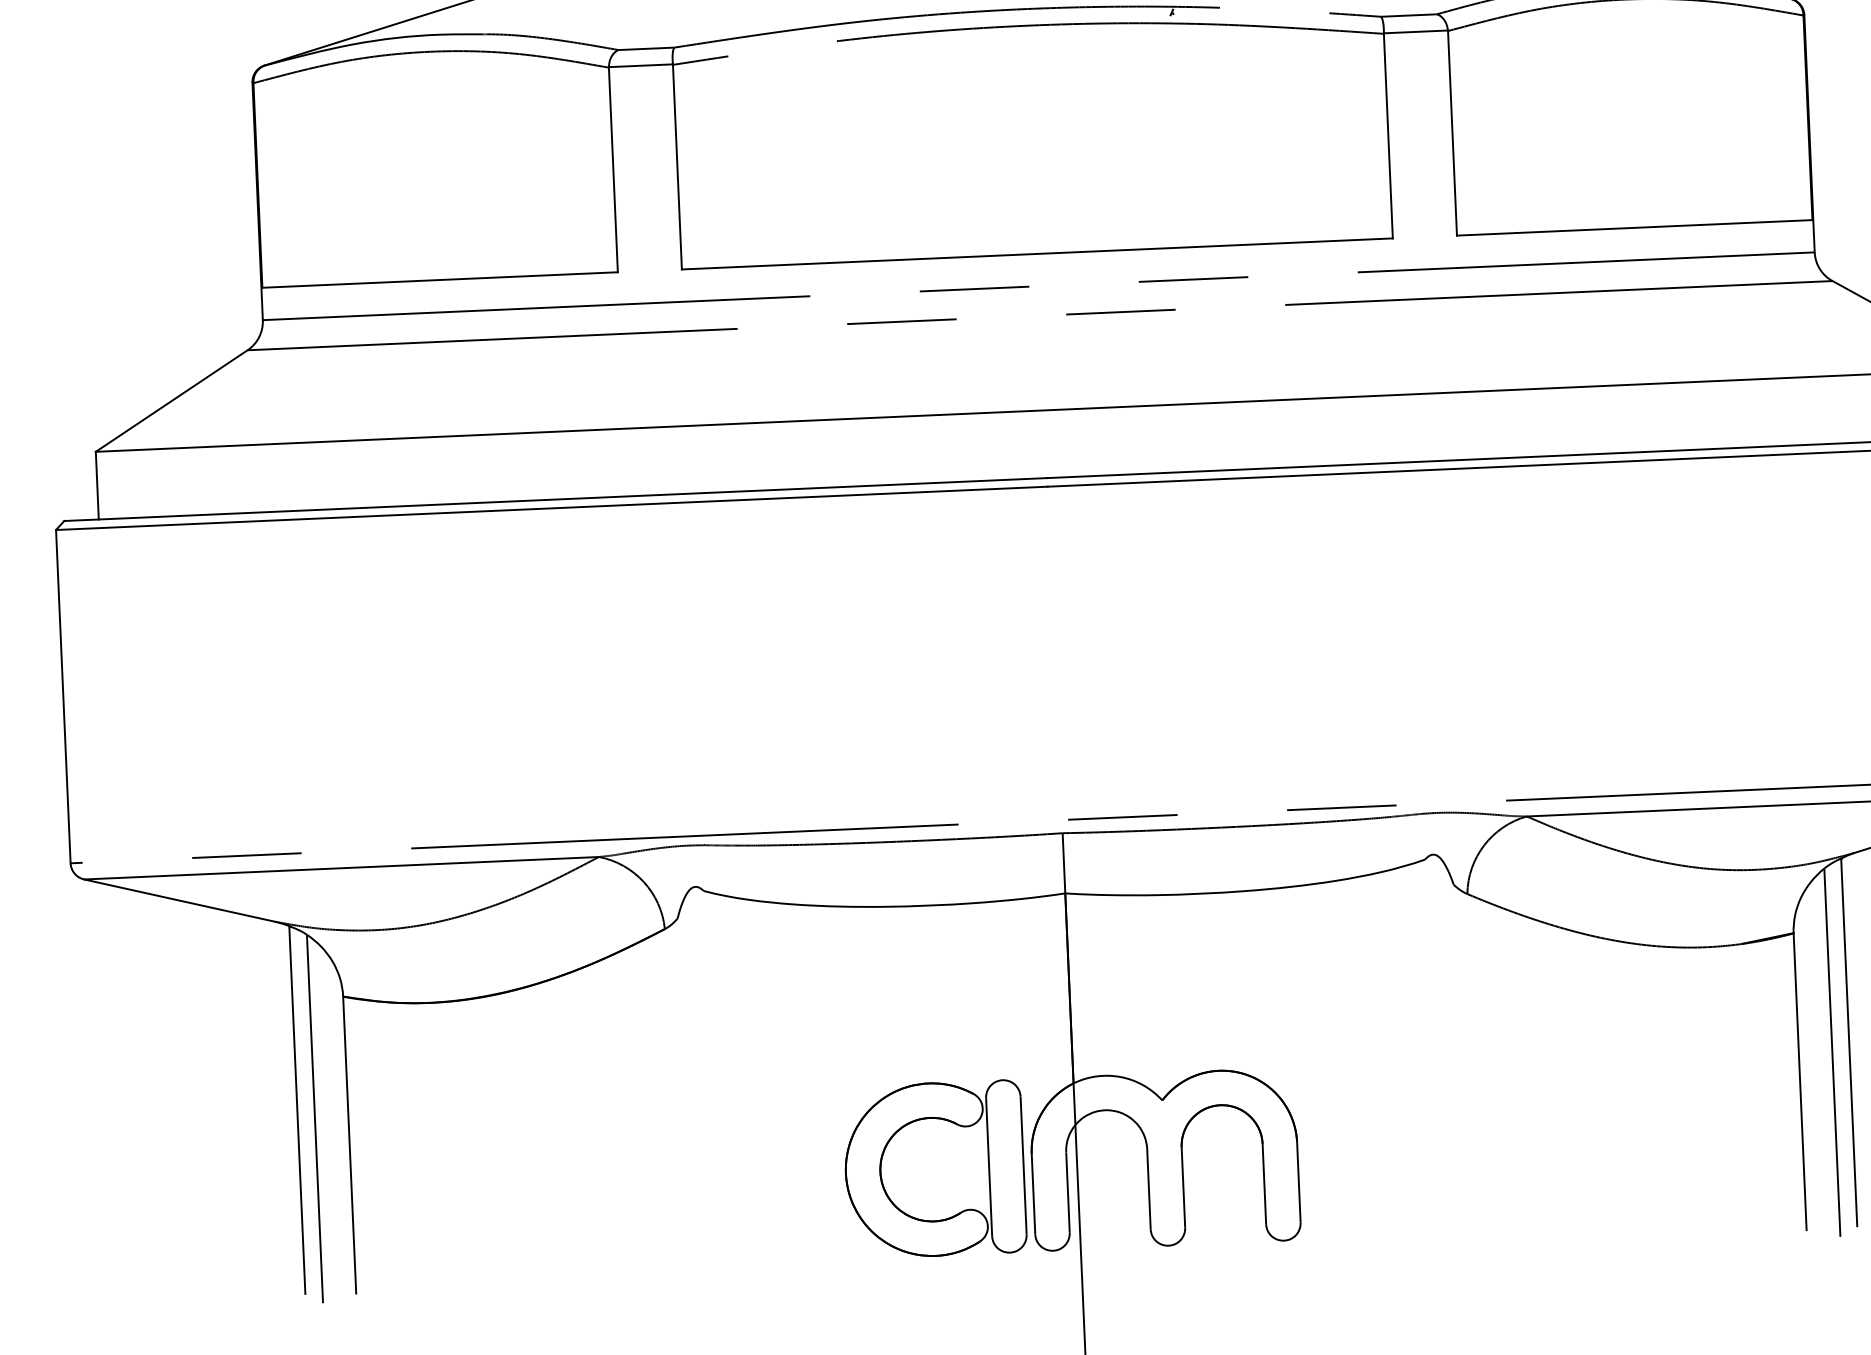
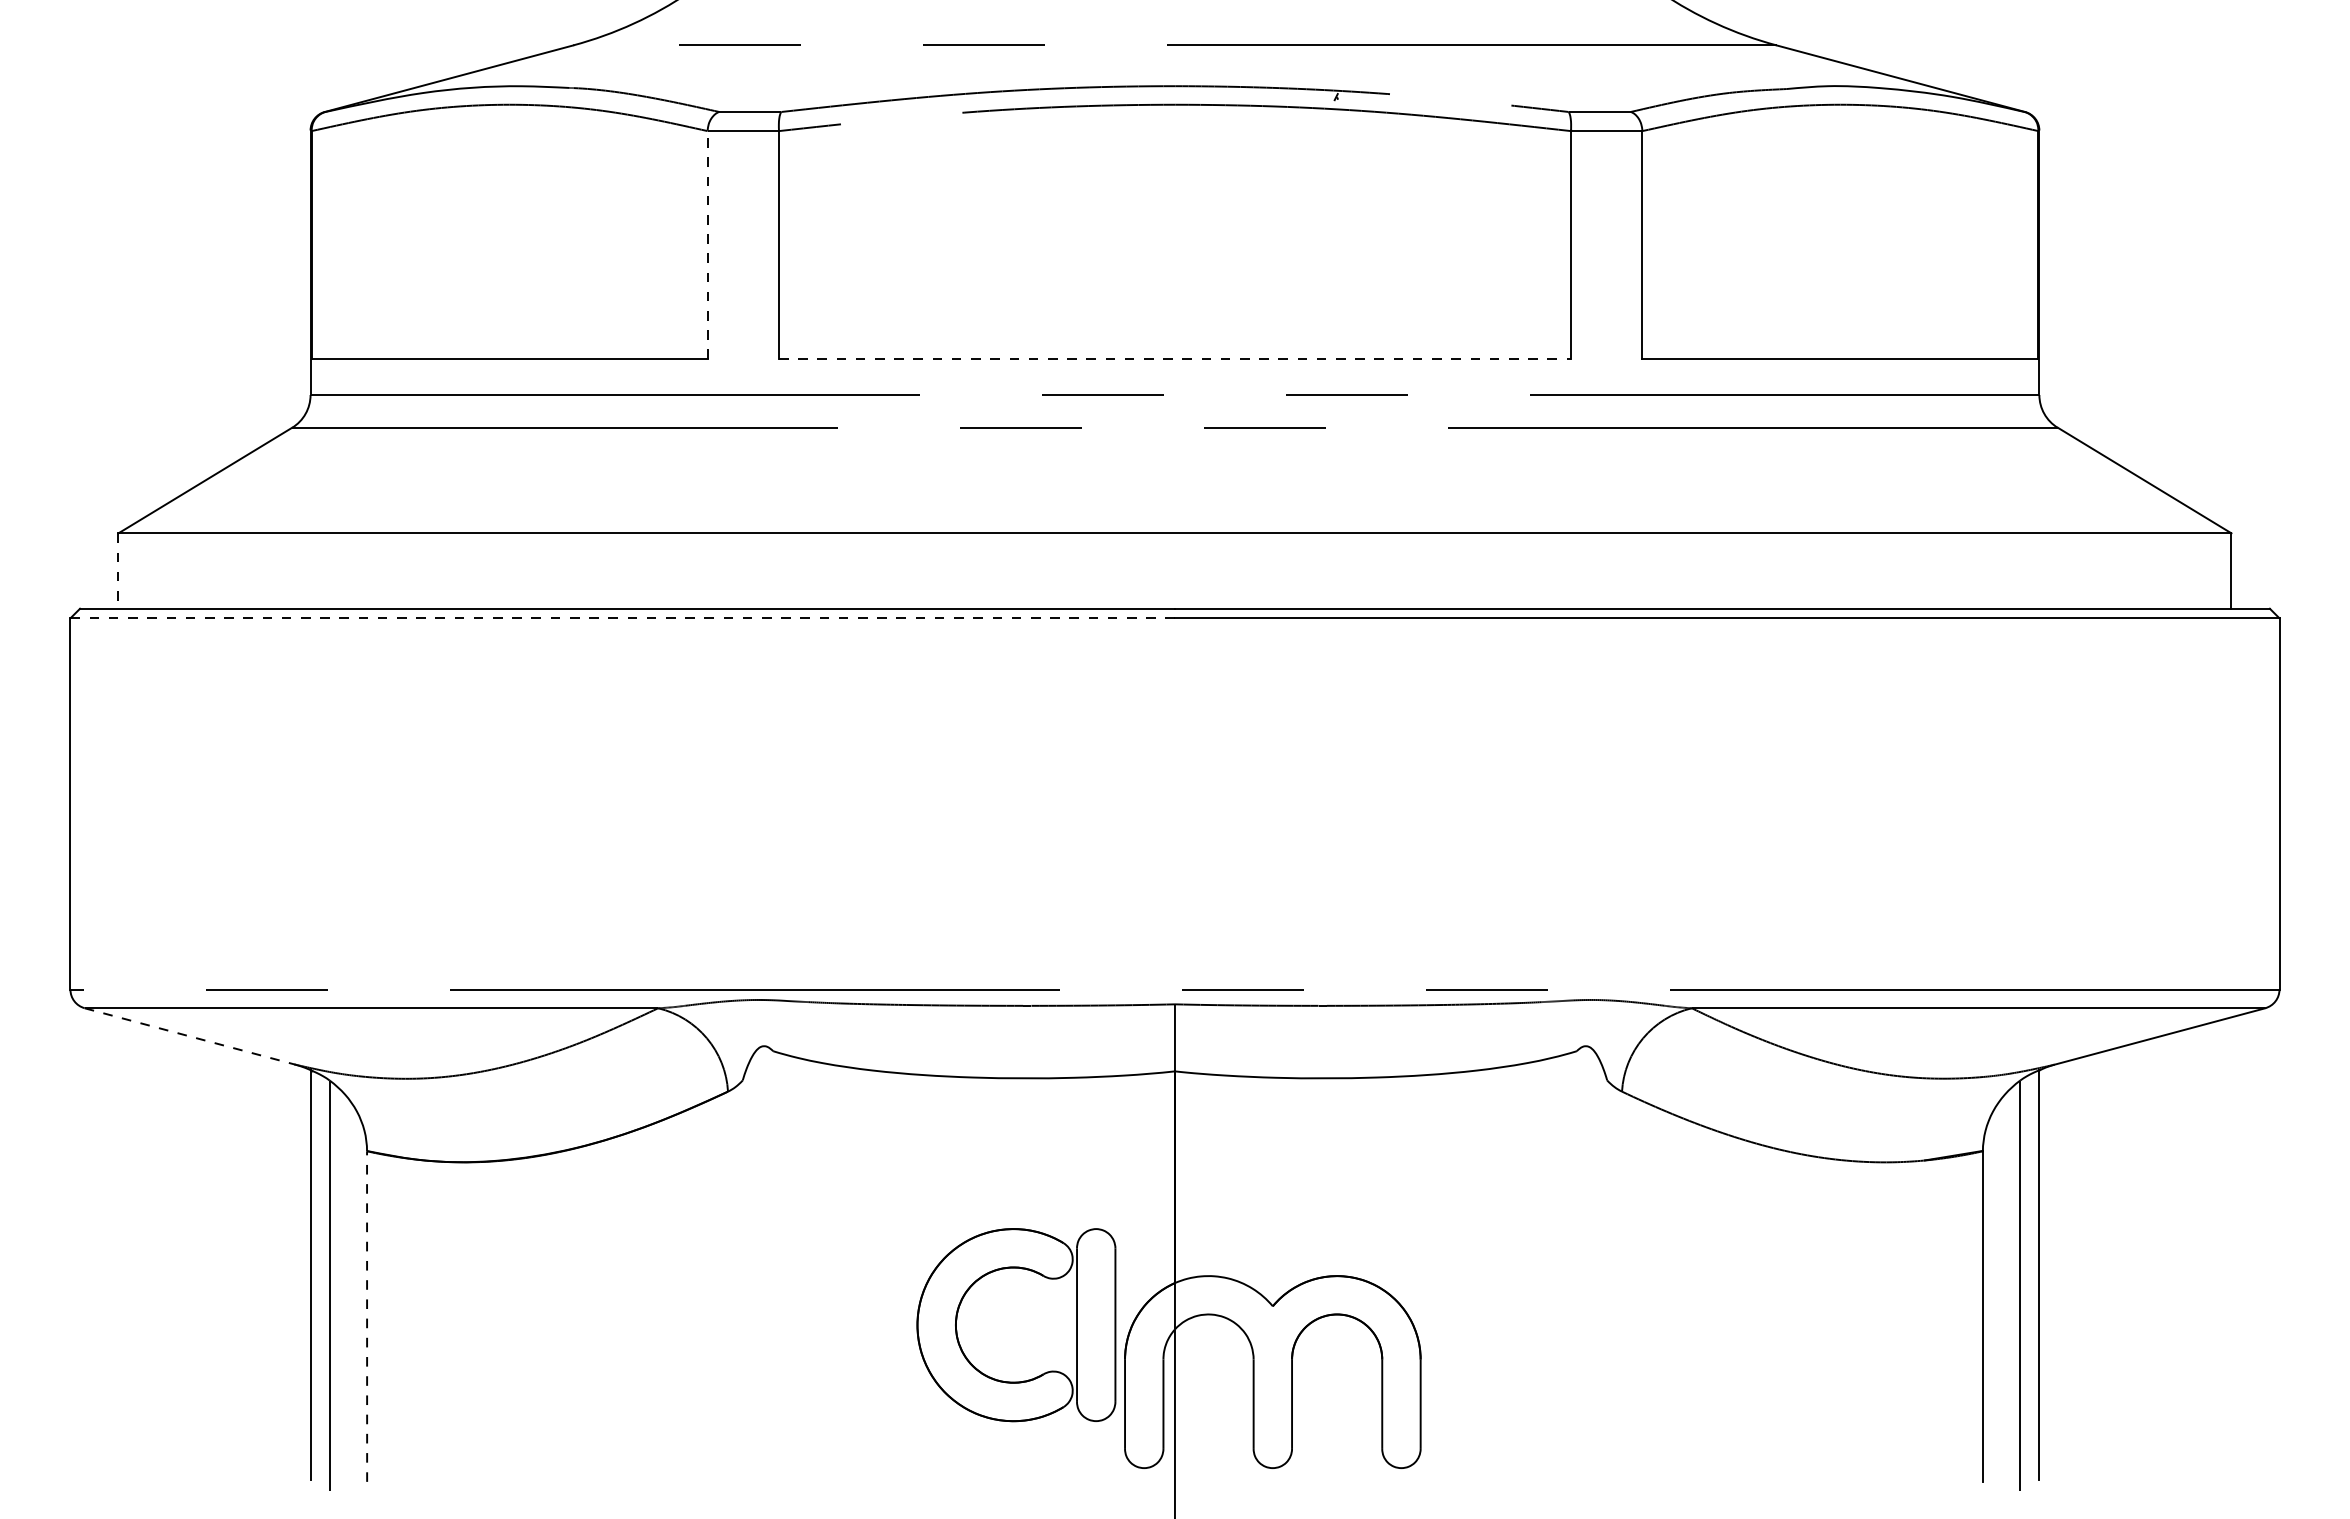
line: (613, 170) -> (707, 245), solid -> dashed
line: (1036, 254) -> (1174, 359), solid -> dashed
line: (97, 486) -> (118, 571), solid -> dashed
line: (552, 508) -> (623, 618), solid -> dashed
line: (179, 900) -> (189, 1036), solid -> dashed
line: (350, 1145) -> (367, 1316), solid -> dashed
part: (958, 1212) -> (1040, 1374), moved

